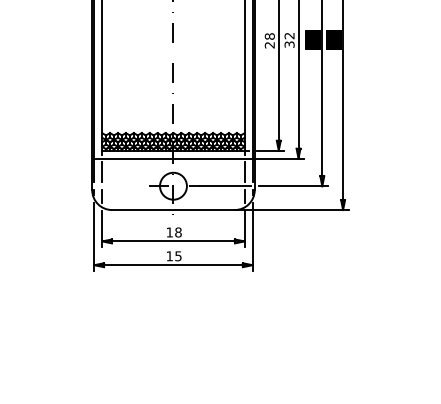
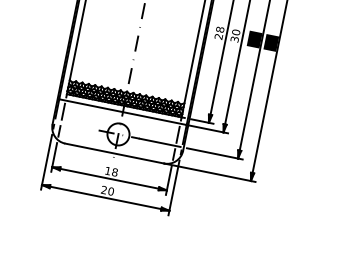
text: (289, 35) -> (236, 32), 32 -> 30
text: (173, 256) -> (107, 190), 15 -> 20

